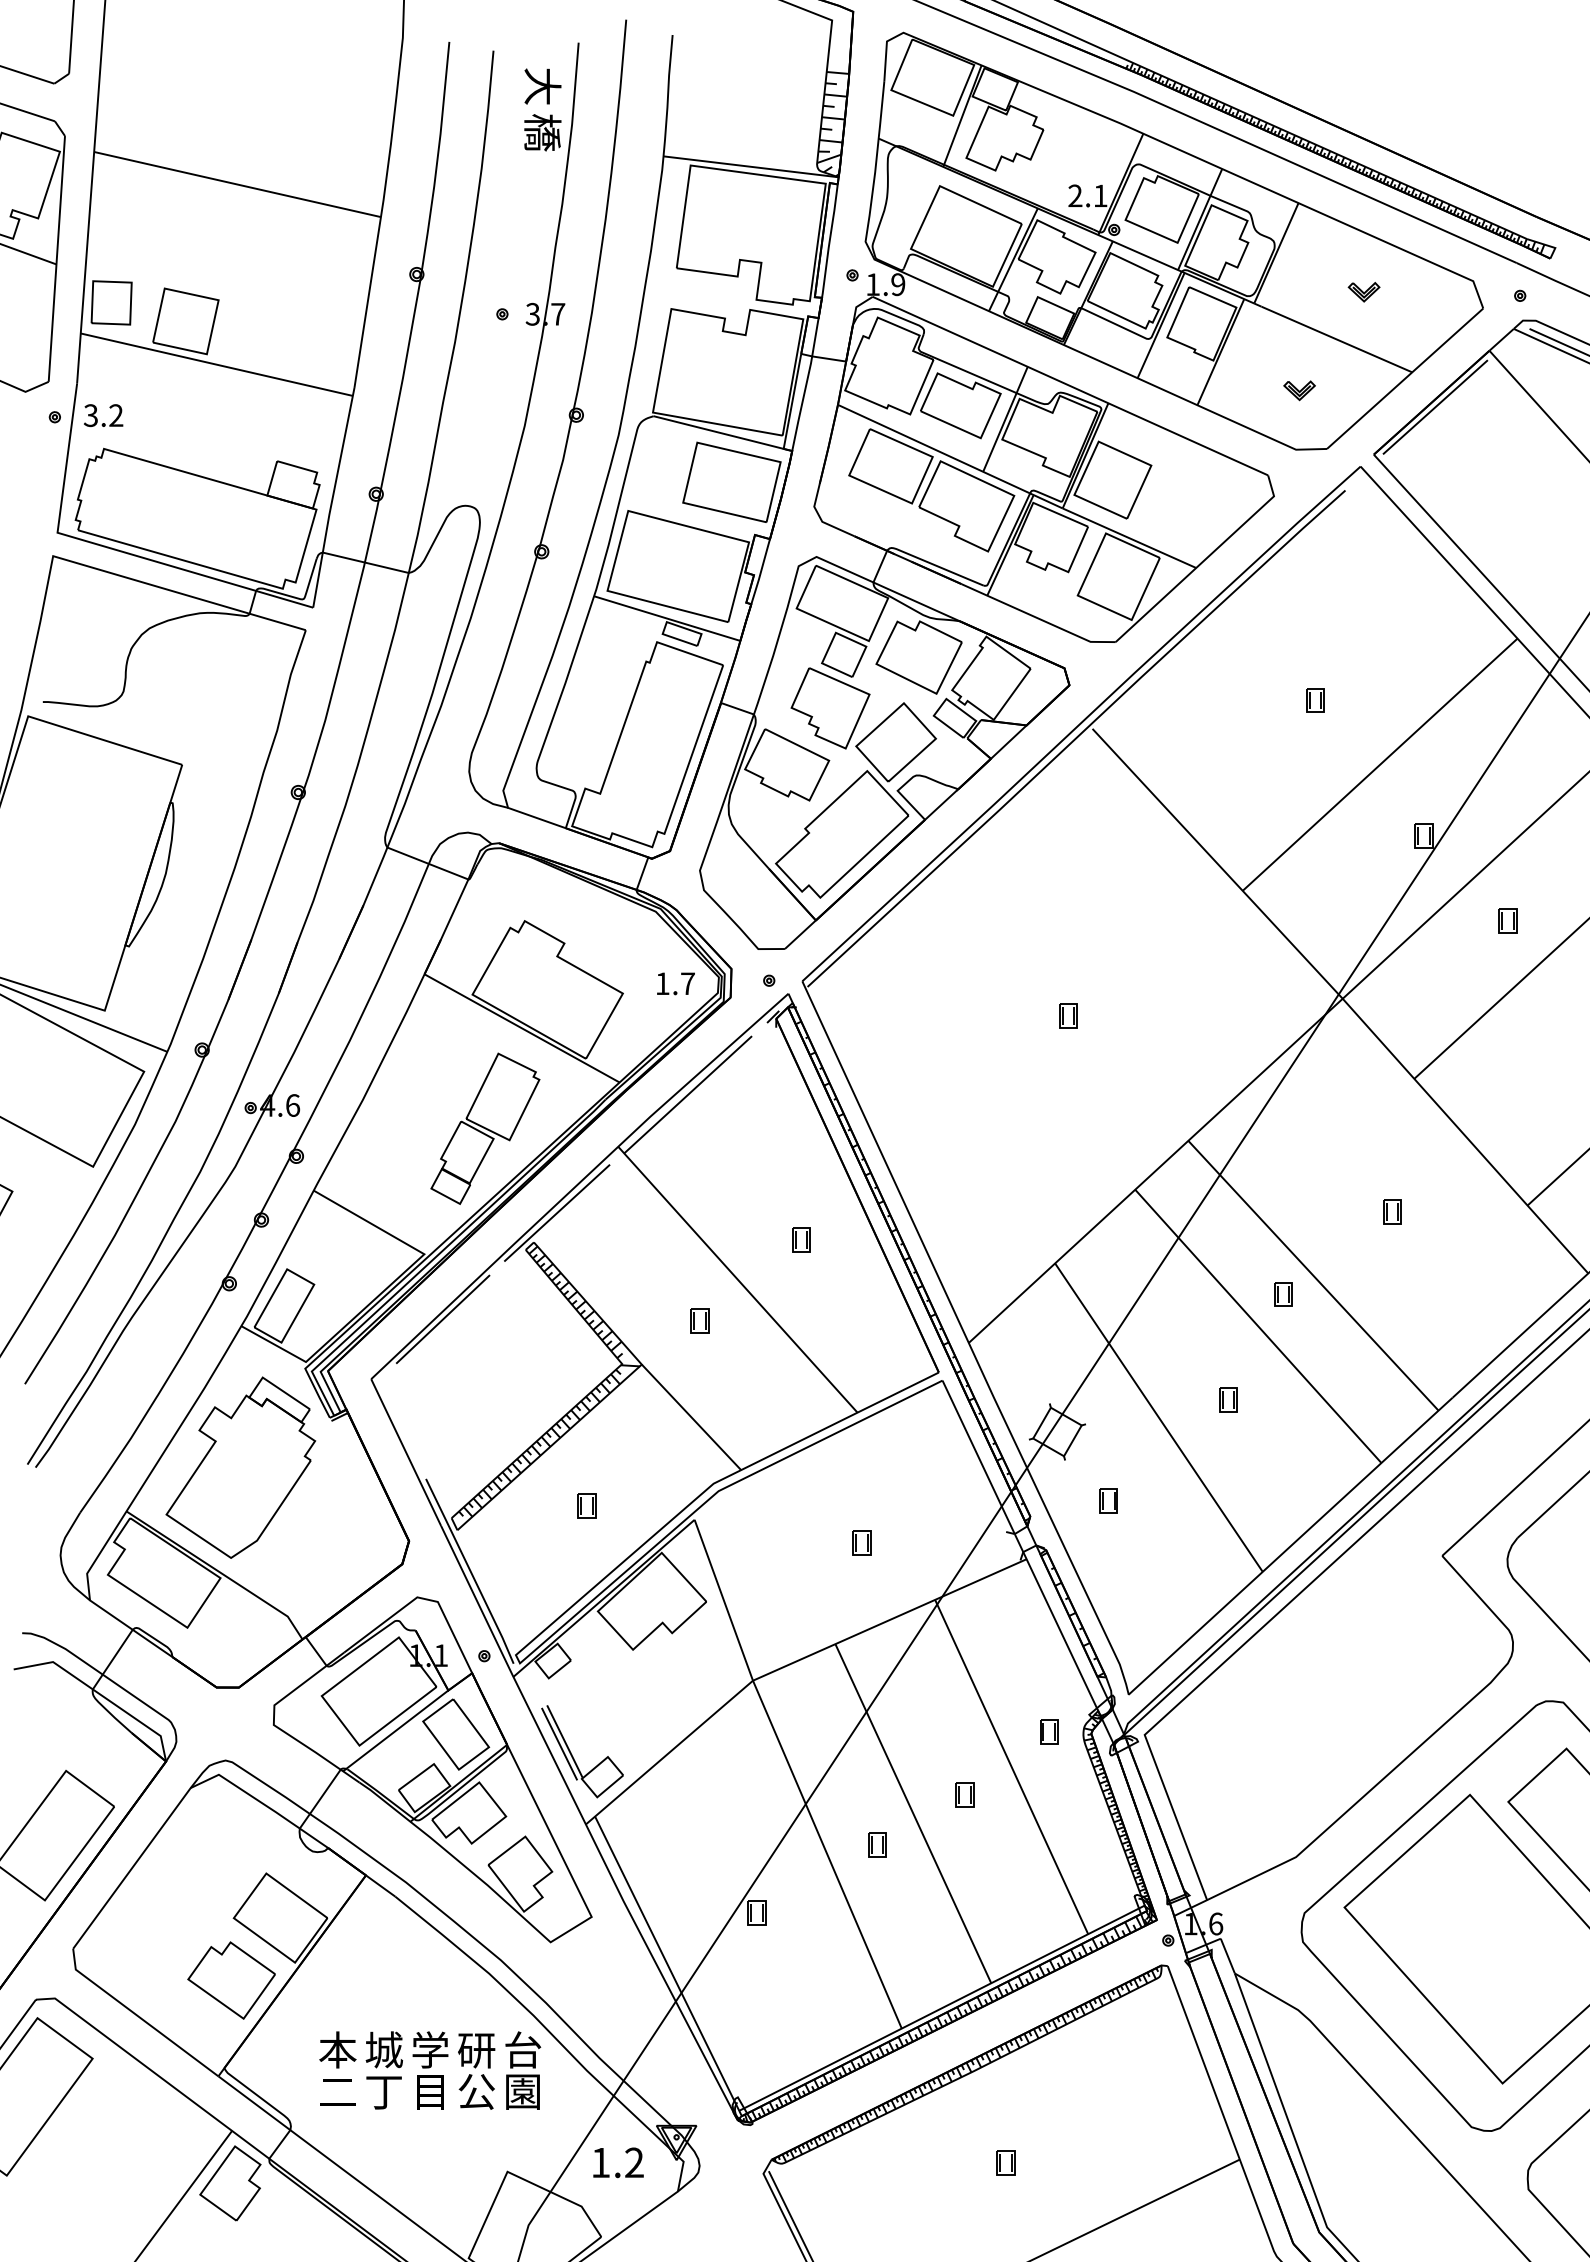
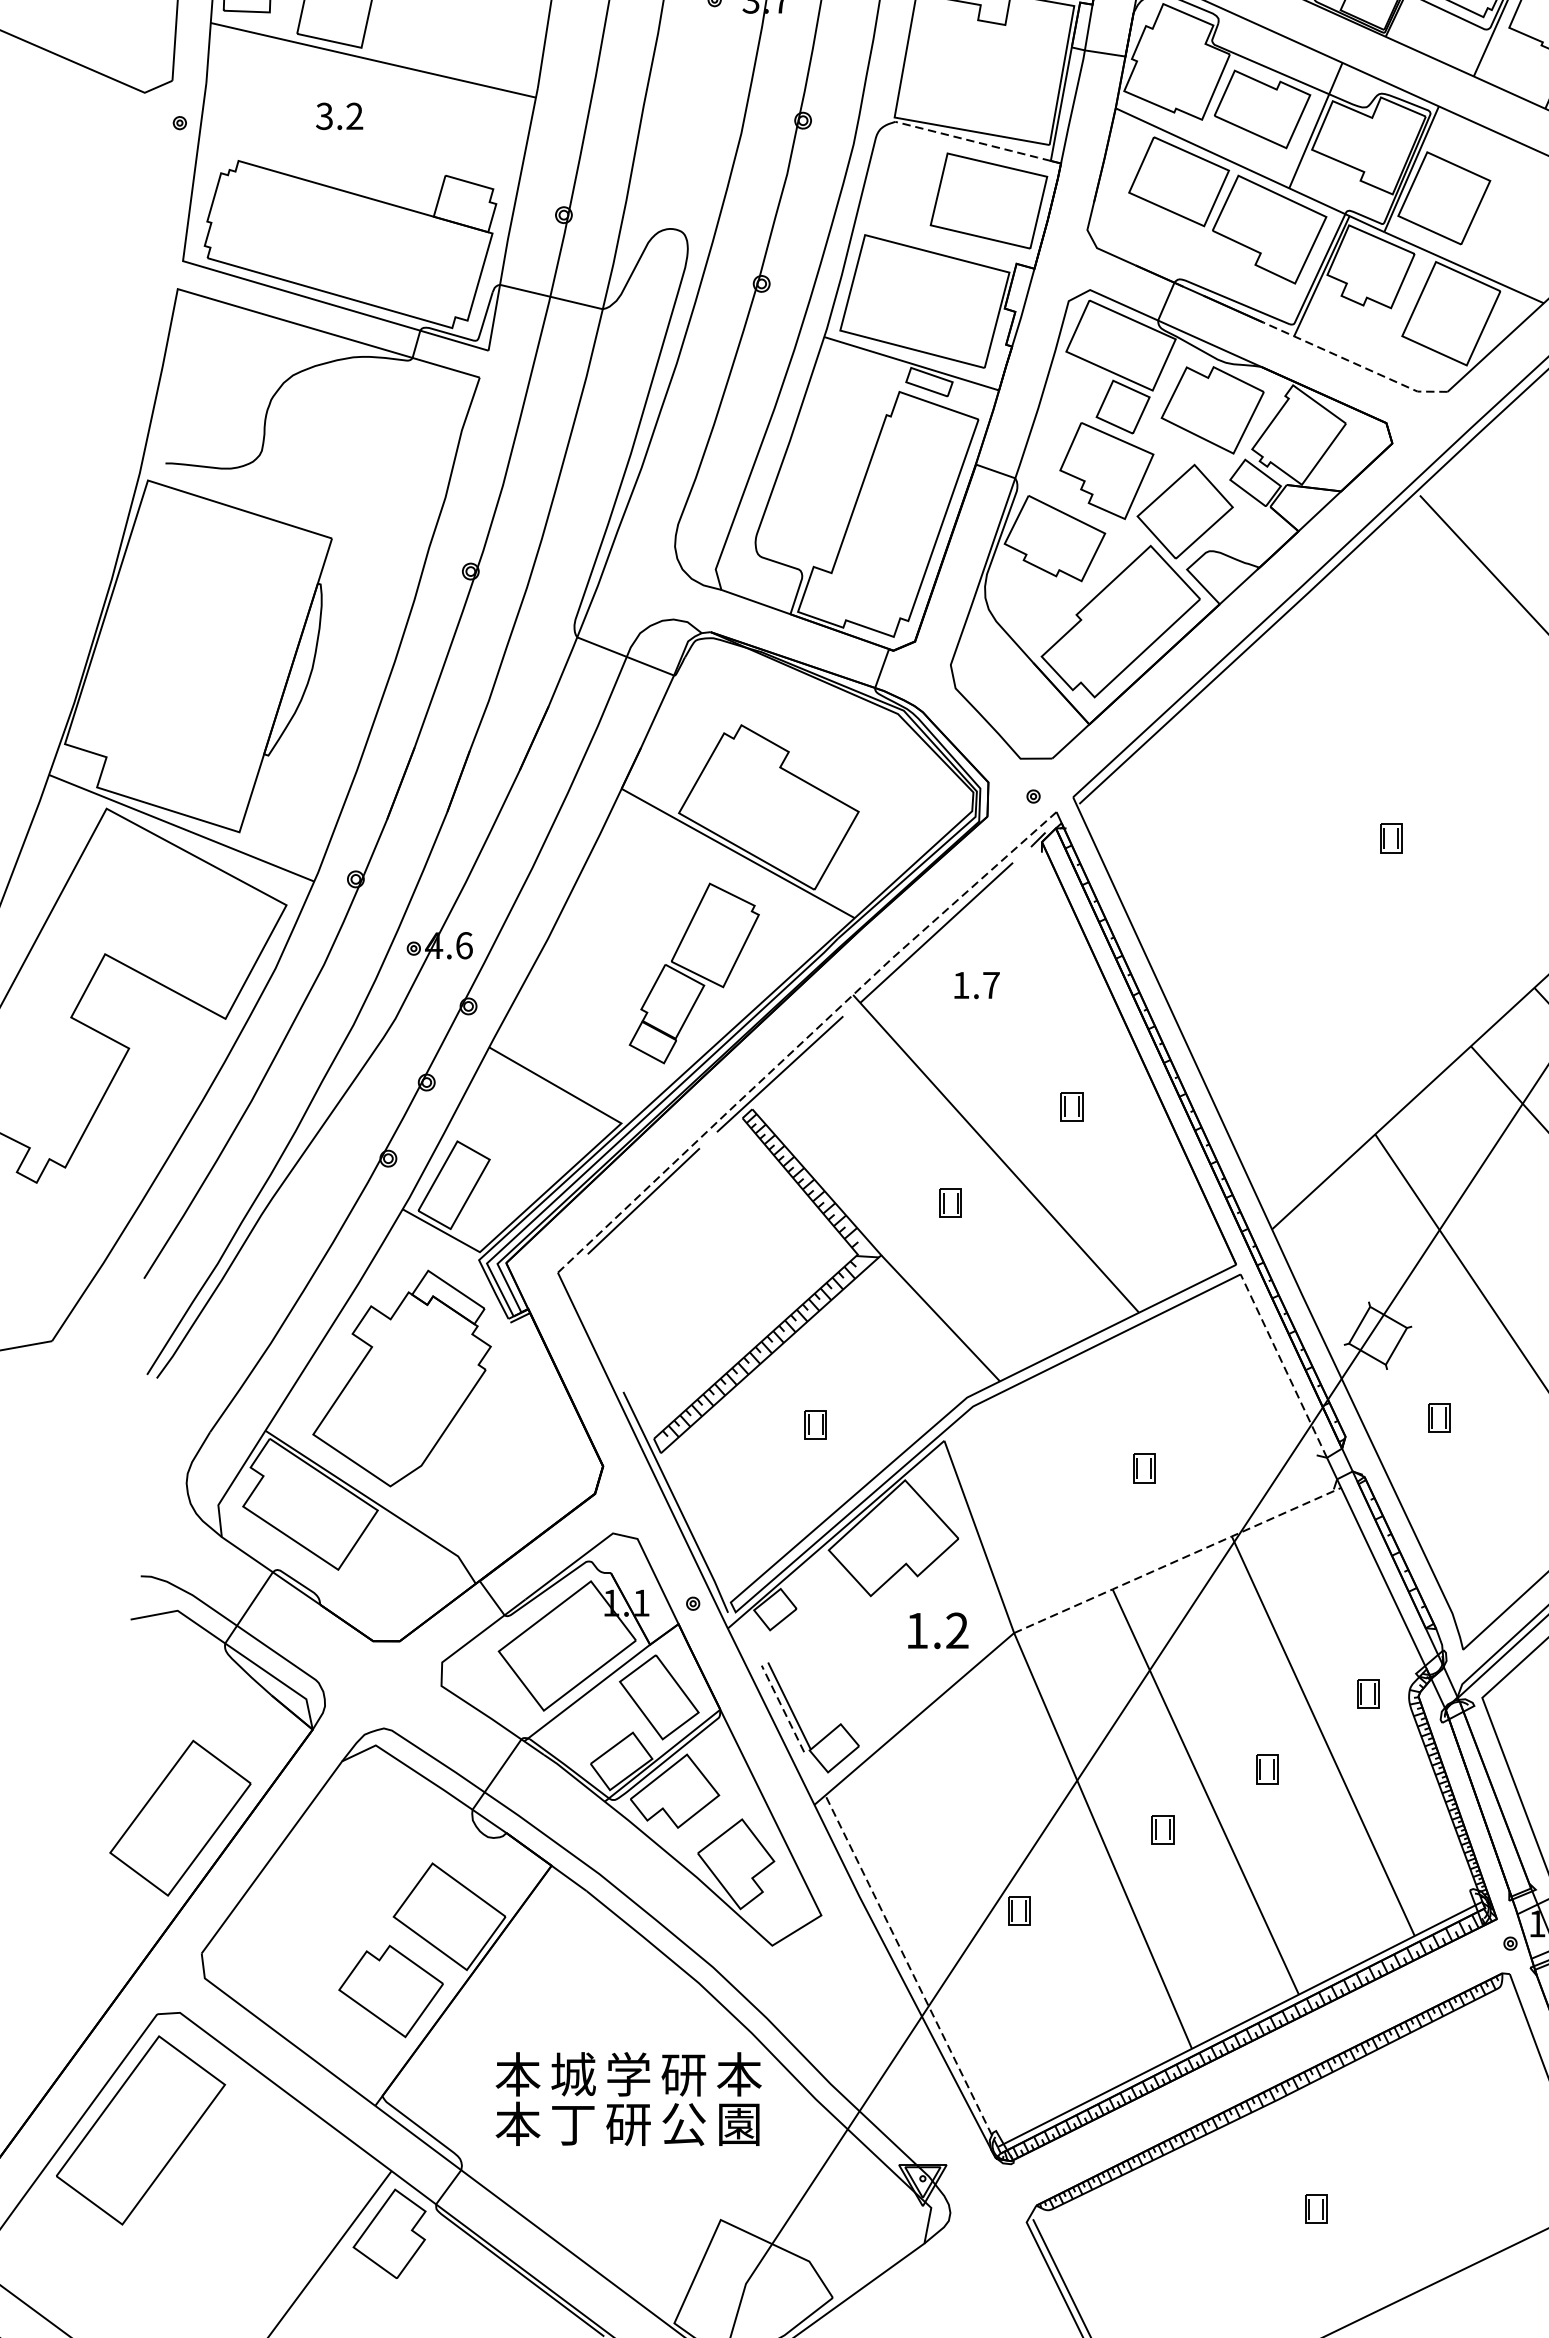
text: (103, 415) -> (339, 116), moved
line: (720, 432) -> (975, 141), solid -> dashed
line: (1037, 617) -> (1354, 362), solid -> dashed
text: (675, 983) -> (976, 985), moved
line: (577, 1184) -> (804, 1040), solid -> dashed
line: (978, 1457) -> (1283, 1366), solid -> dashed
line: (889, 1620) -> (1177, 1561), solid -> dashed
line: (559, 1743) -> (782, 1708), solid -> dashed
line: (666, 1963) -> (910, 1971), solid -> dashed
text: (522, 2049) -> (738, 2073), 台 -> 本
text: (337, 2090) -> (517, 2122), 二 -> 本
text: (429, 2092) -> (627, 2125), 目 -> 研
text: (618, 2162) -> (938, 1630), moved

